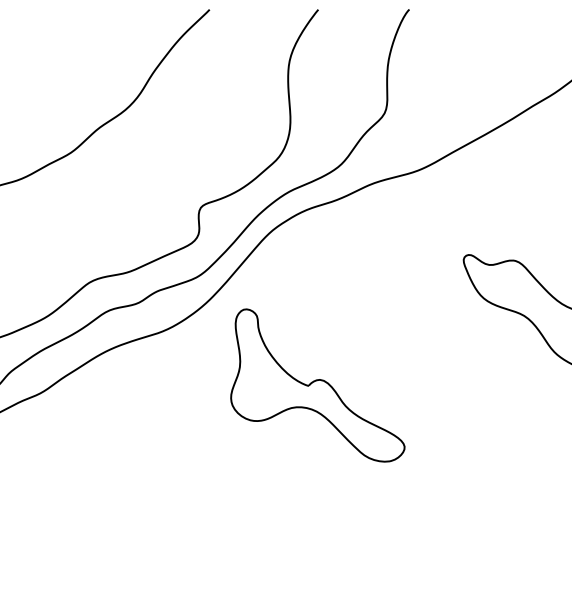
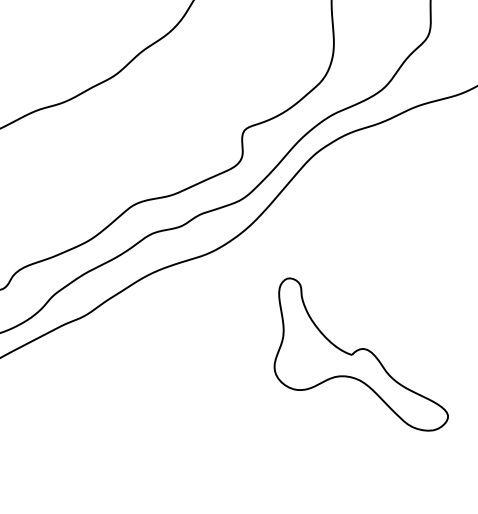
part: (317, 385) -> (360, 354), moved

